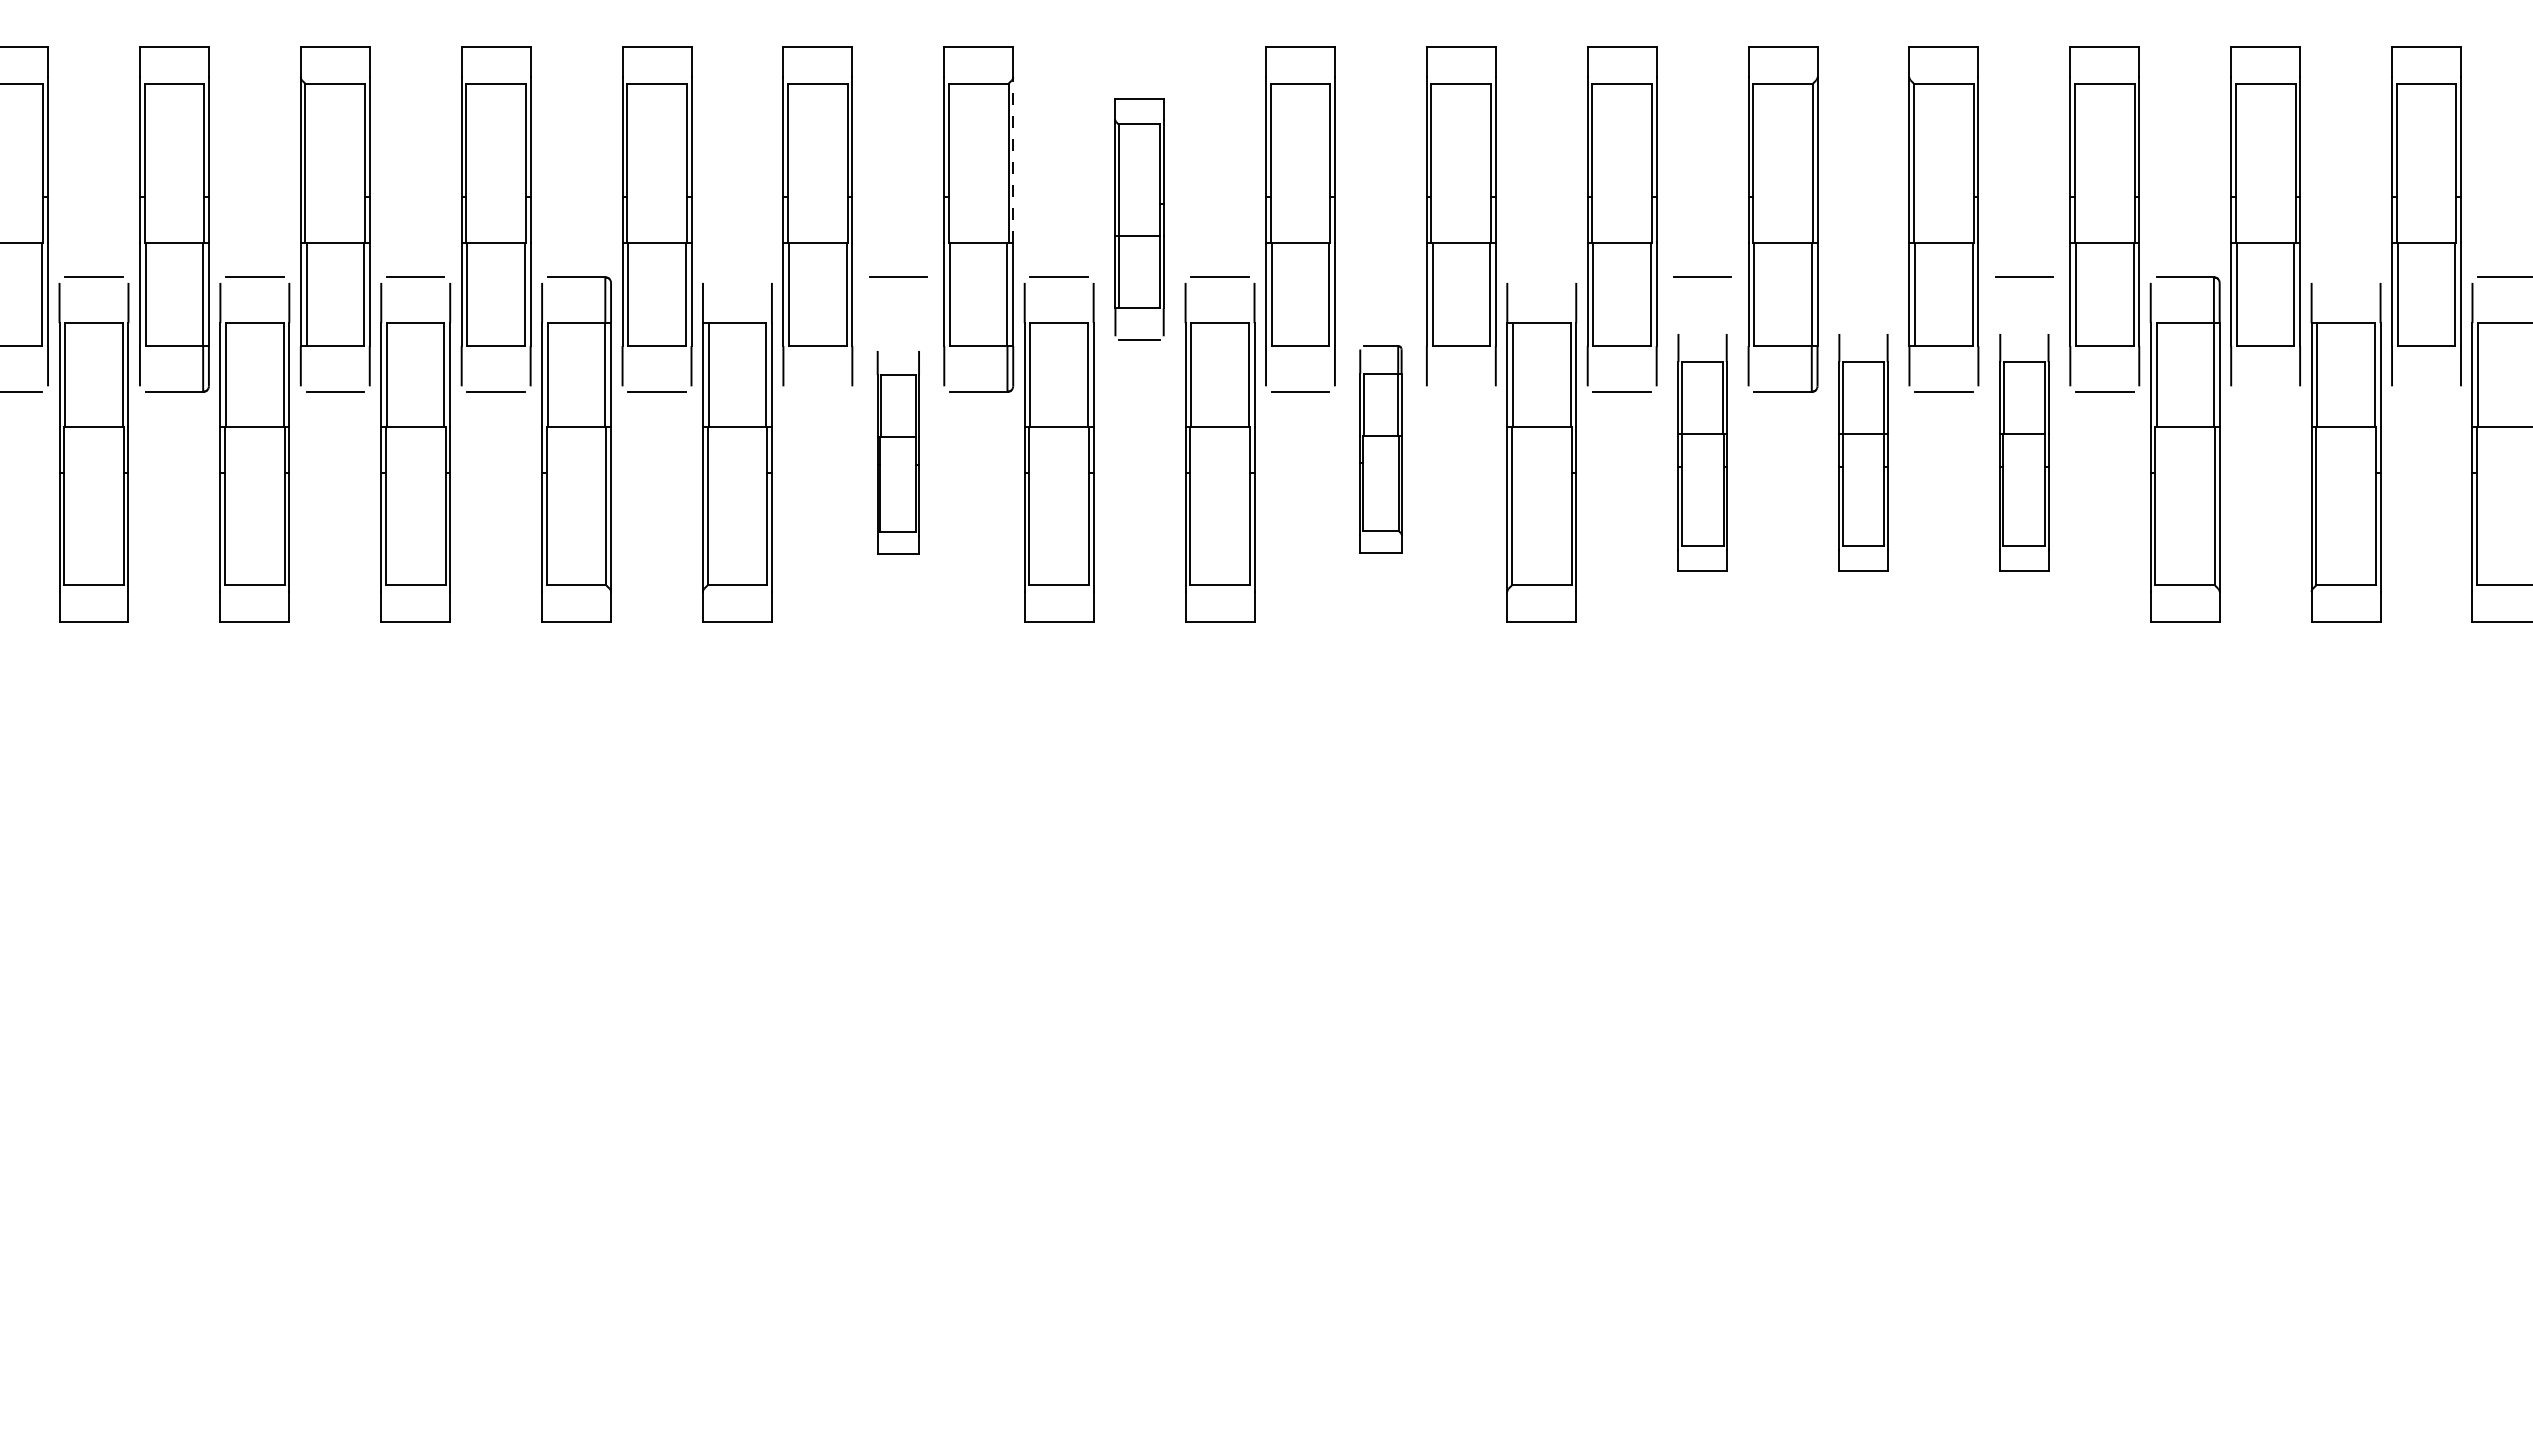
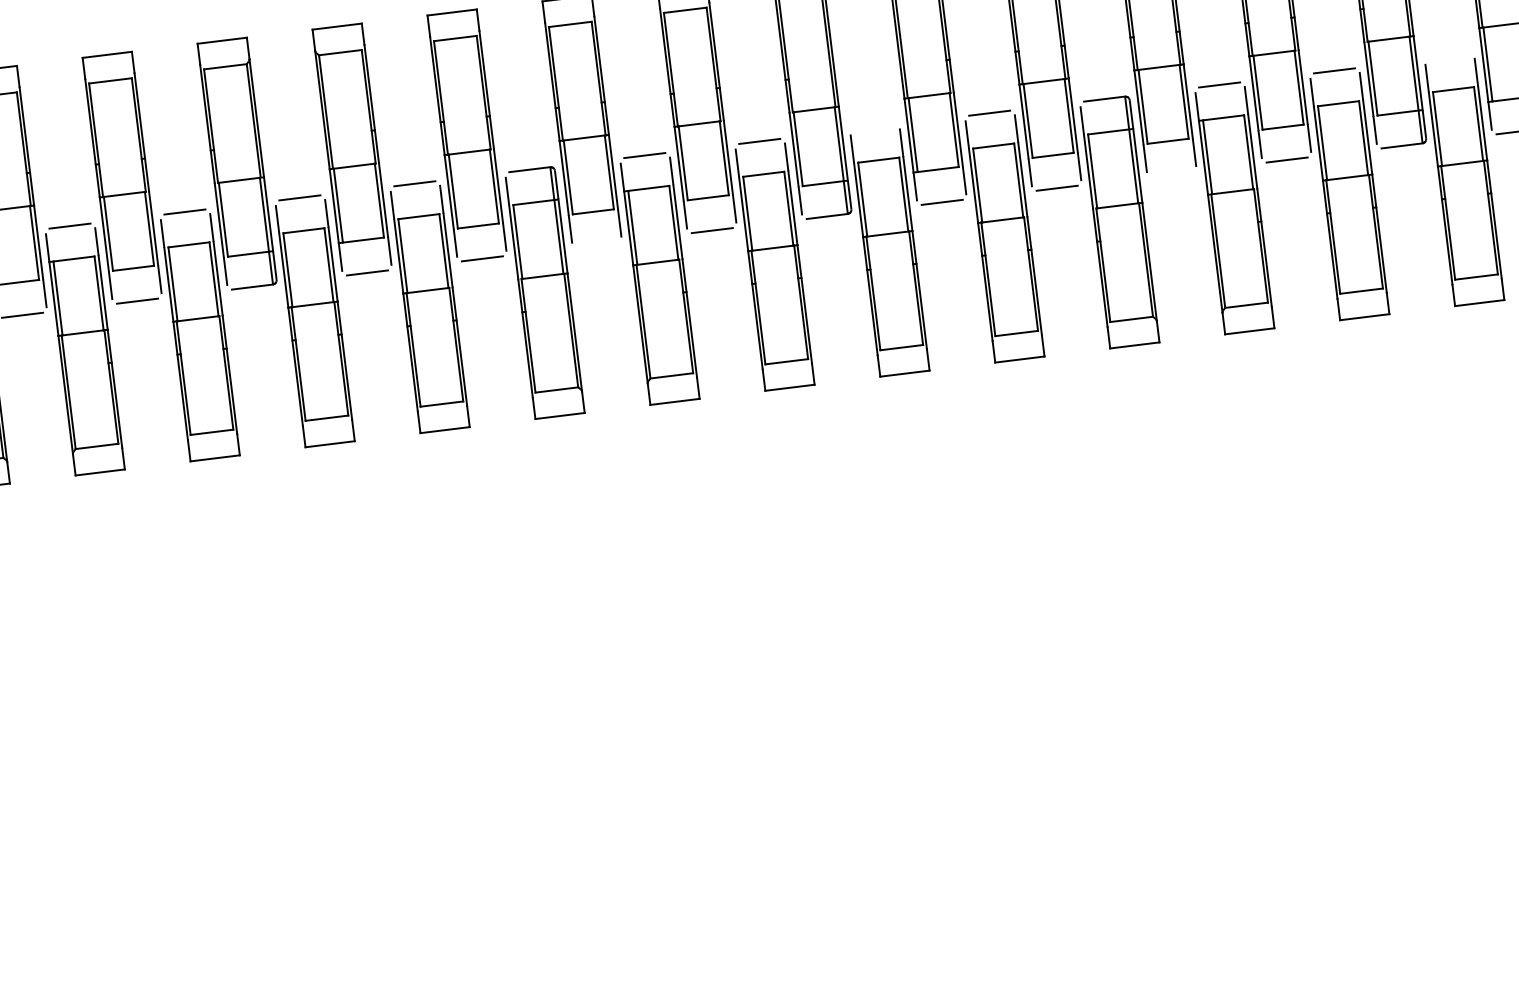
line: (1013, 159) -> (256, 117), dashed -> solid
part: (1139, 219) -> (352, 149), size x1.43
line: (1541, 276) -> (644, 155), added
line: (737, 277) -> (70, 226), added
line: (2345, 277) -> (1219, 85), added
line: (817, 392) -> (137, 301), added
line: (2426, 392) -> (1287, 160), added
part: (1380, 449) -> (544, 292), size x1.67
part: (898, 452) -> (200, 337), size x1.67
part: (1702, 452) -> (775, 266), size x1.43
part: (1863, 452) -> (890, 252), size x1.43
part: (2024, 452) -> (1005, 238), size x1.43

